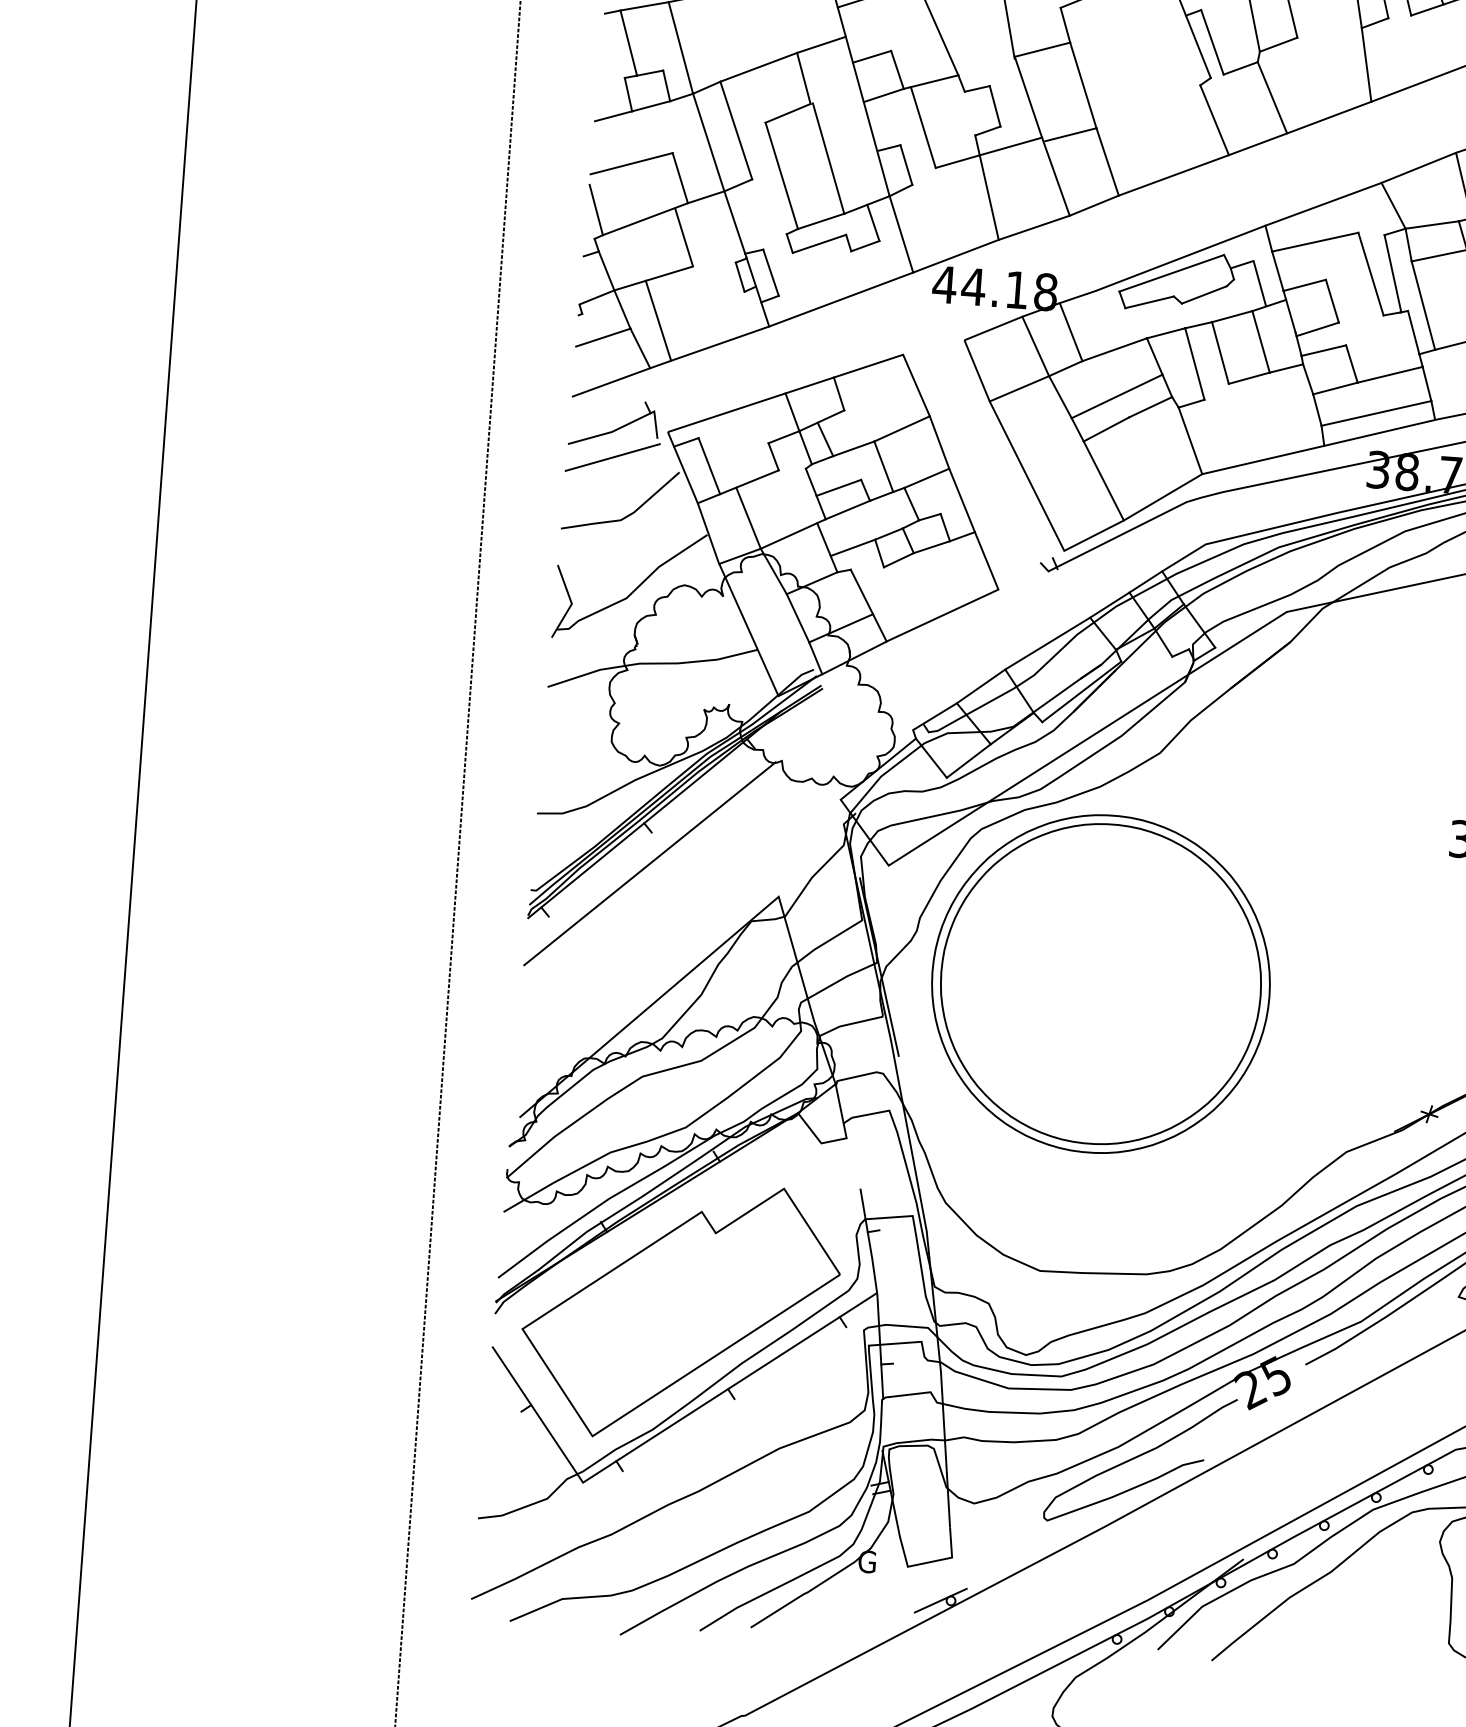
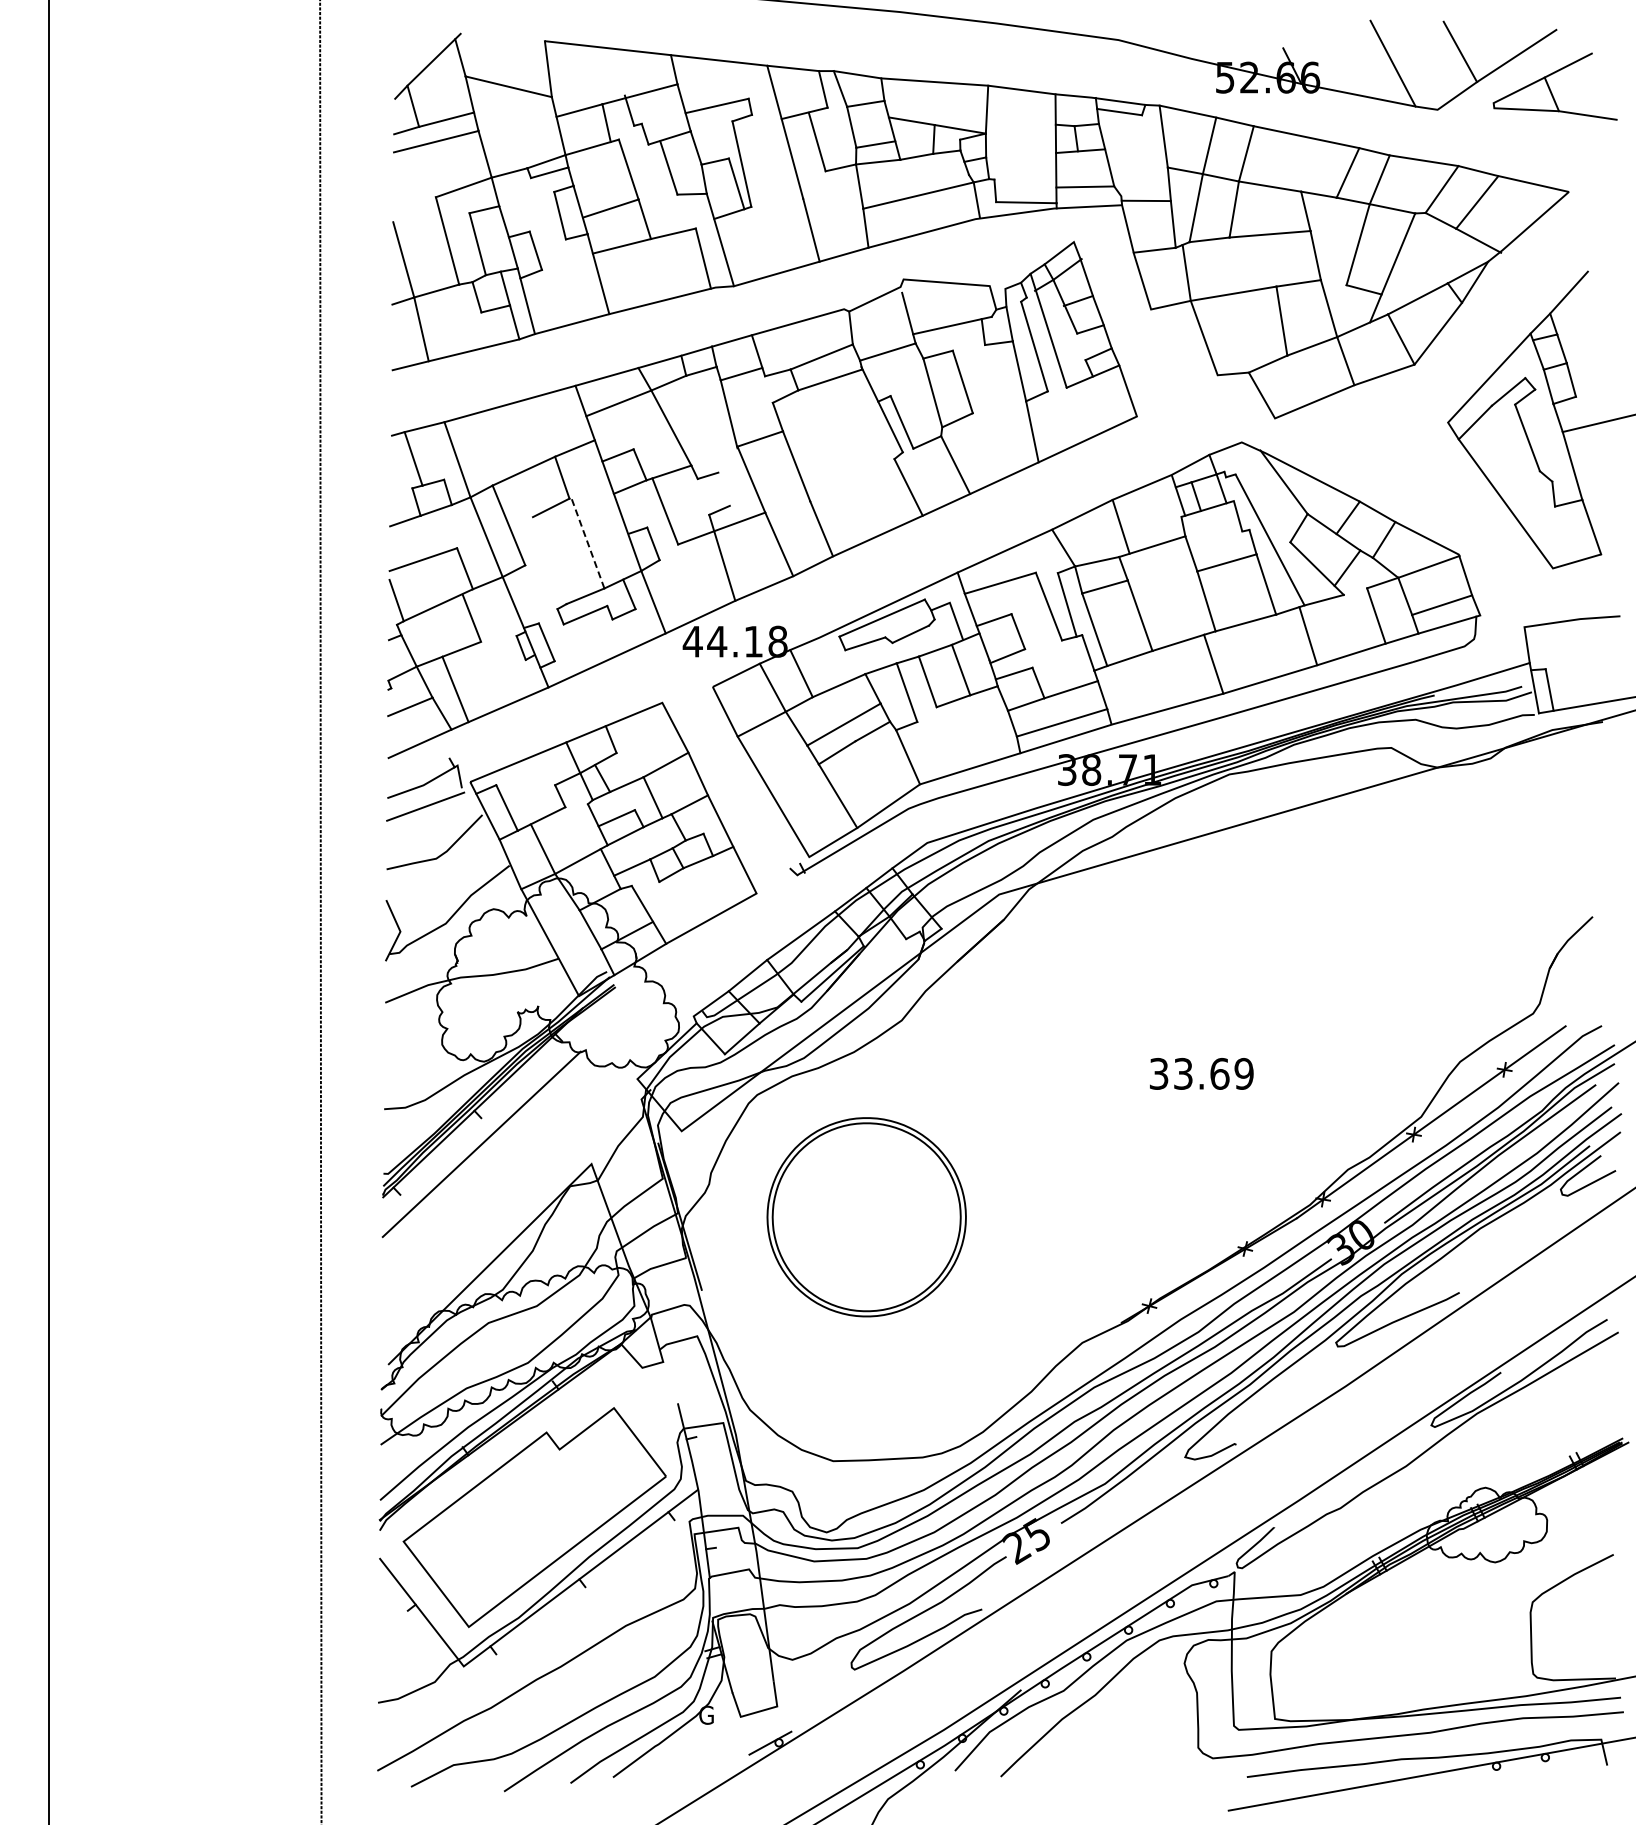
line: (994, 105) -> (723, 488), removed
line: (1071, 134) -> (789, 508), removed
line: (828, 157) -> (587, 542), solid -> dashed
line: (781, 175) -> (549, 560), removed
part: (1100, 983) -> (866, 1216), size x0.7

